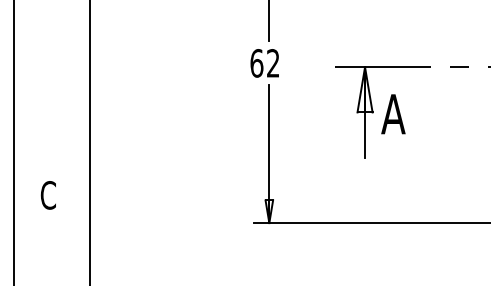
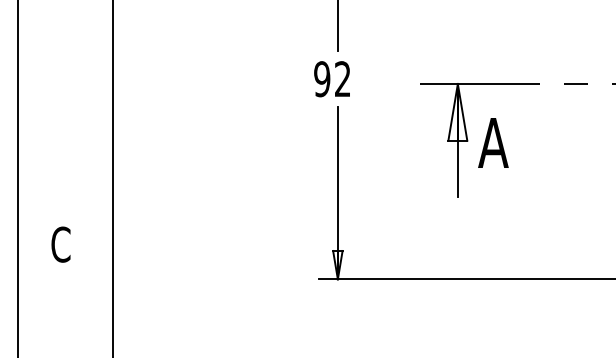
text: (257, 63) -> (322, 79), 62 -> 92

